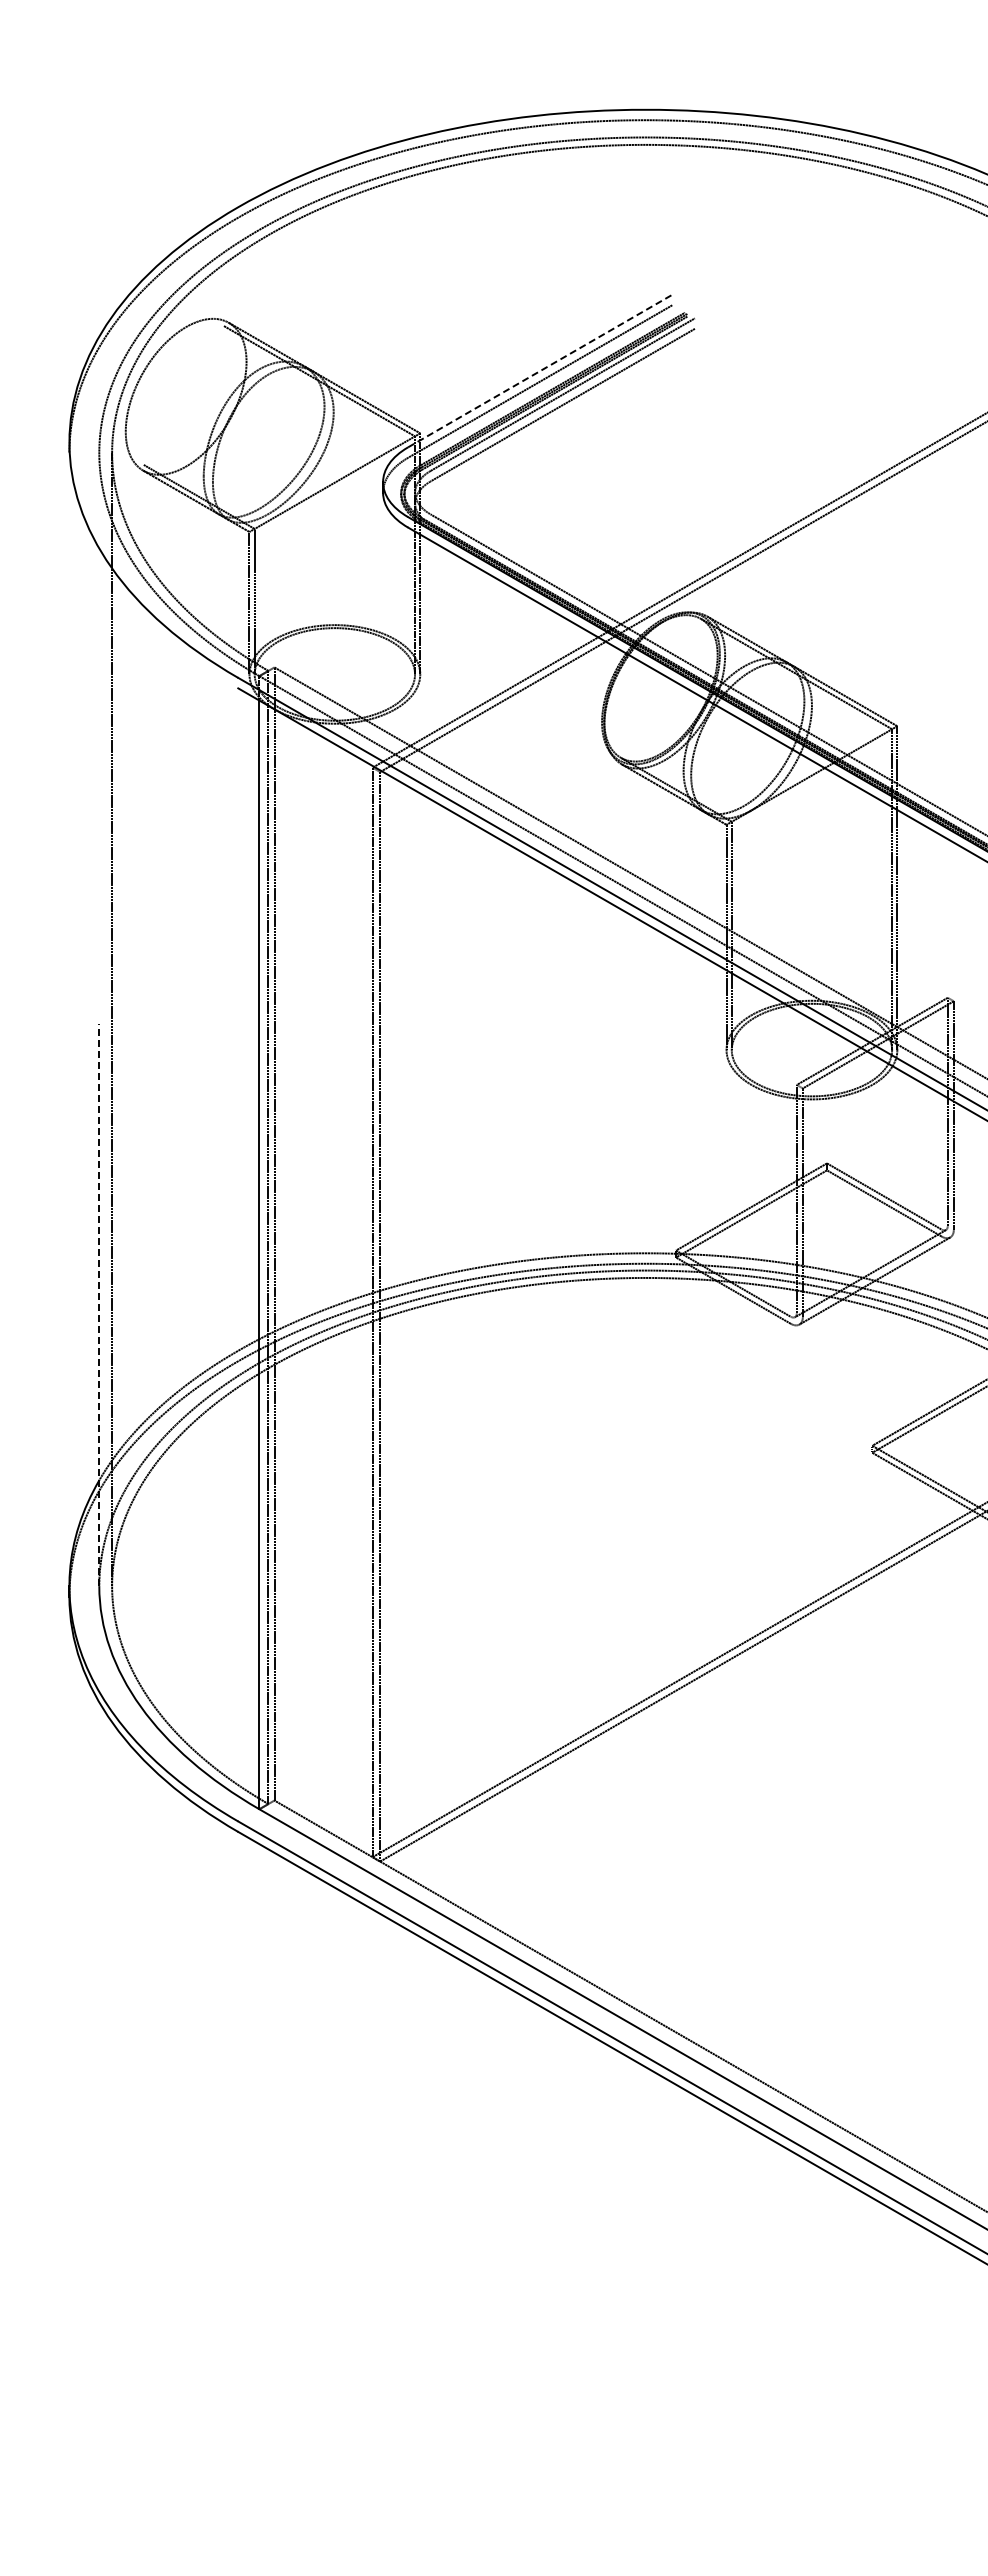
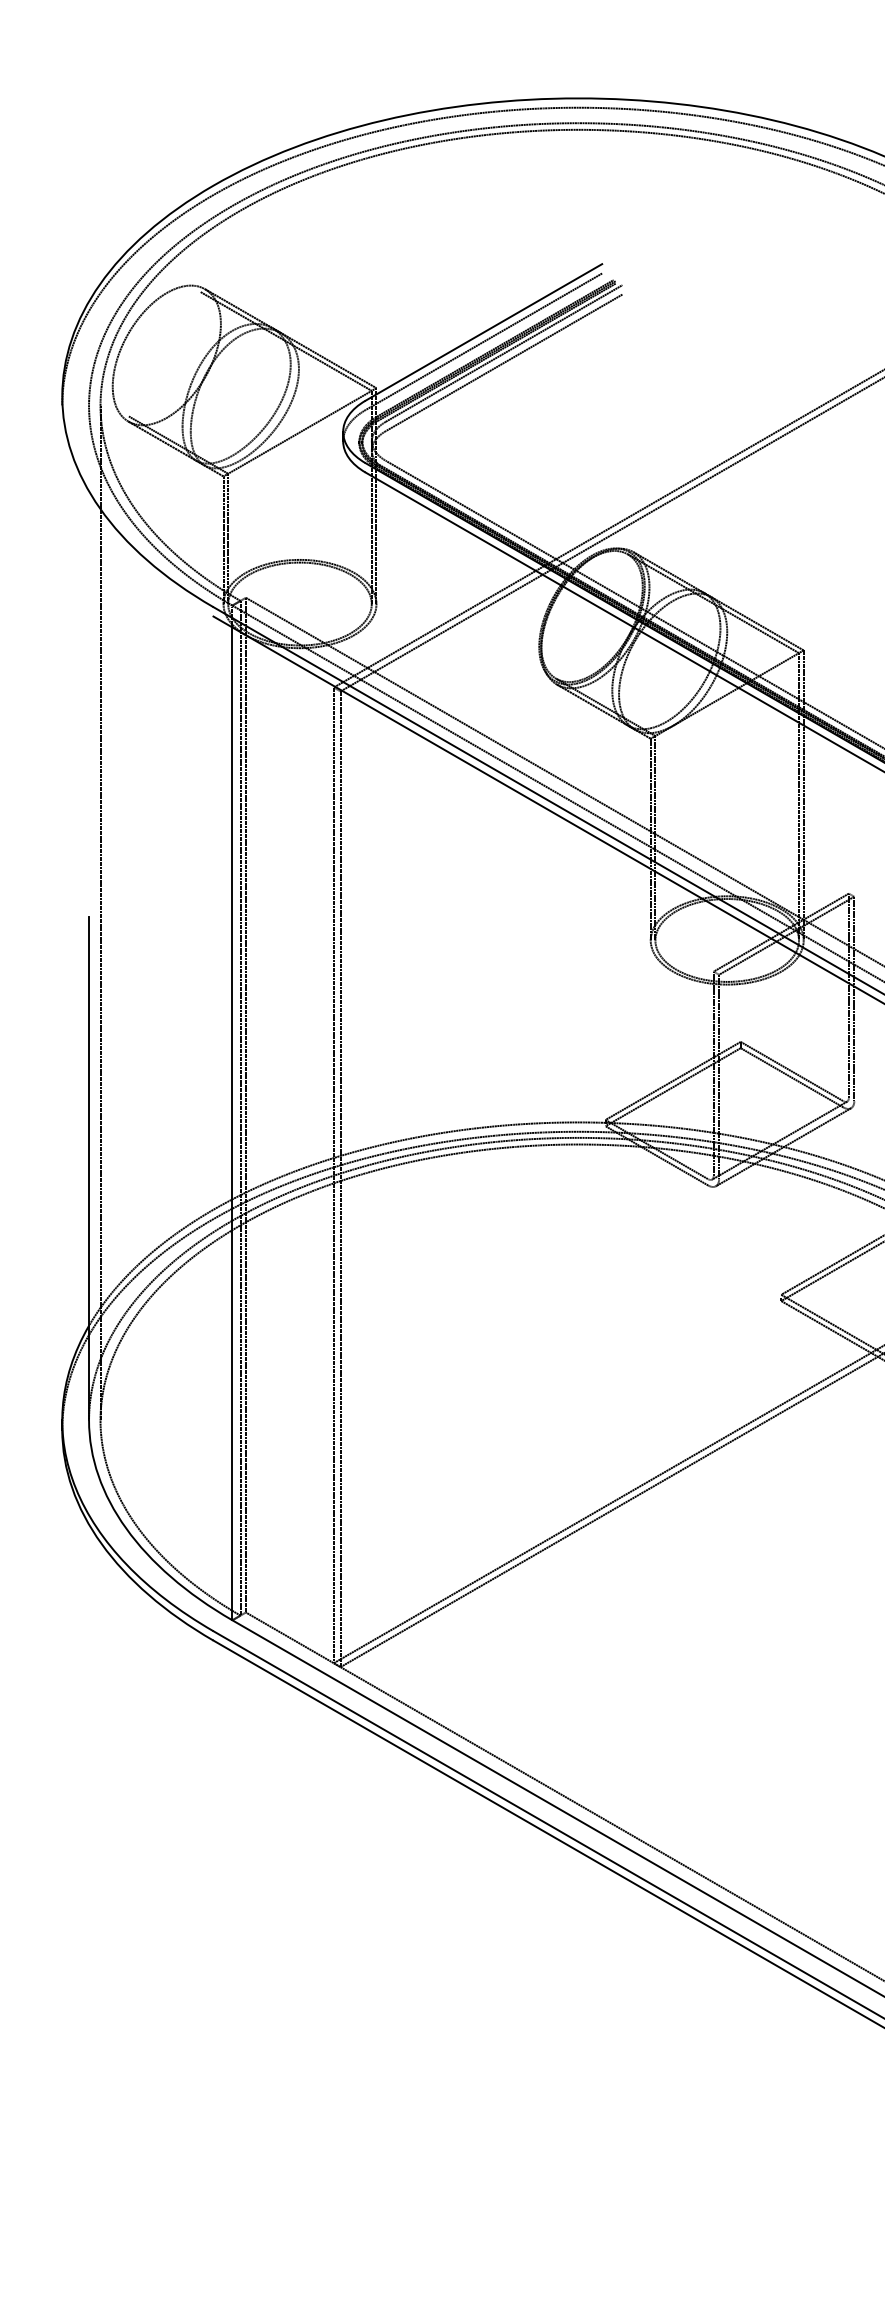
line: (540, 371) -> (484, 332), dashed -> solid
line: (99, 1304) -> (89, 1168), dashed -> solid

